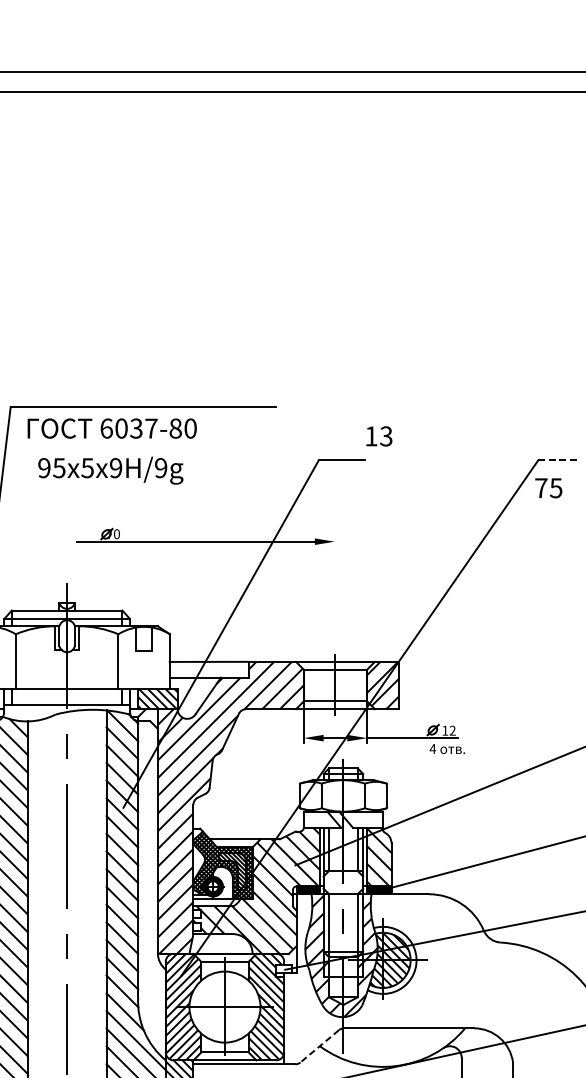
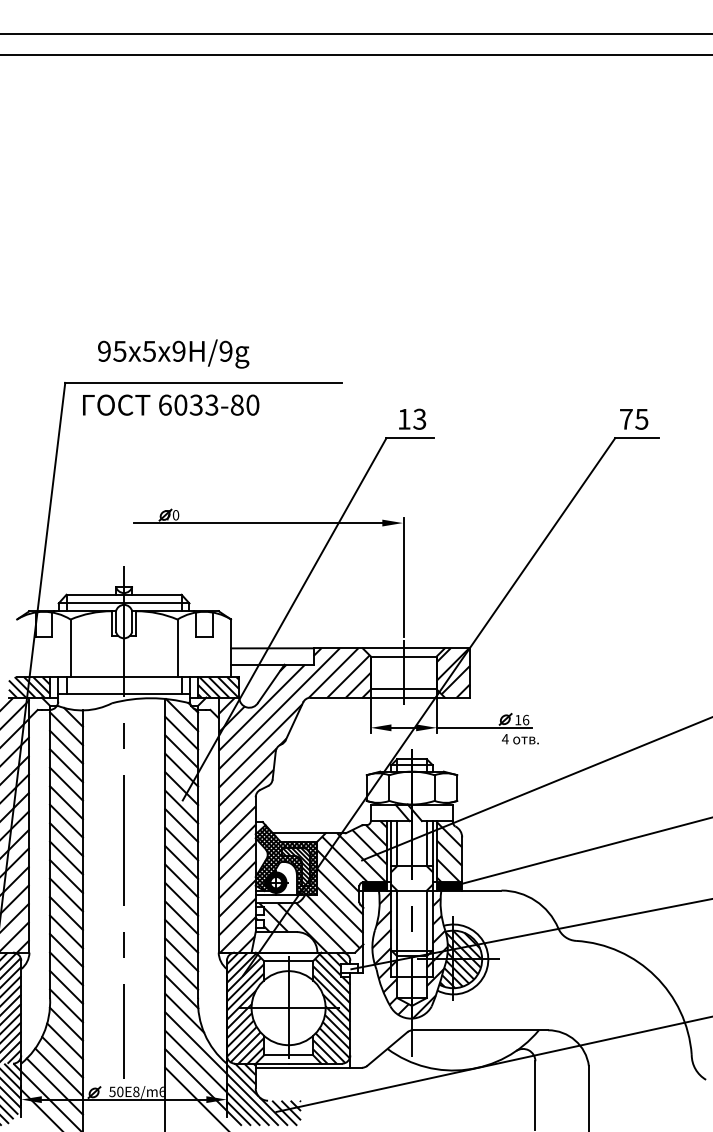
text: (150, 427) -> (211, 404), 6037-80 -> 6033-80
text: (379, 435) -> (412, 418), moved
line: (558, 460) -> (636, 438), dashed -> solid
text: (110, 470) -> (173, 353), moved
text: (549, 488) -> (634, 419), moved
line: (335, 593) -> (403, 577), added
text: (452, 730) -> (525, 719), 12 -> 16
line: (319, 1046) -> (387, 1049), dashed -> solid

